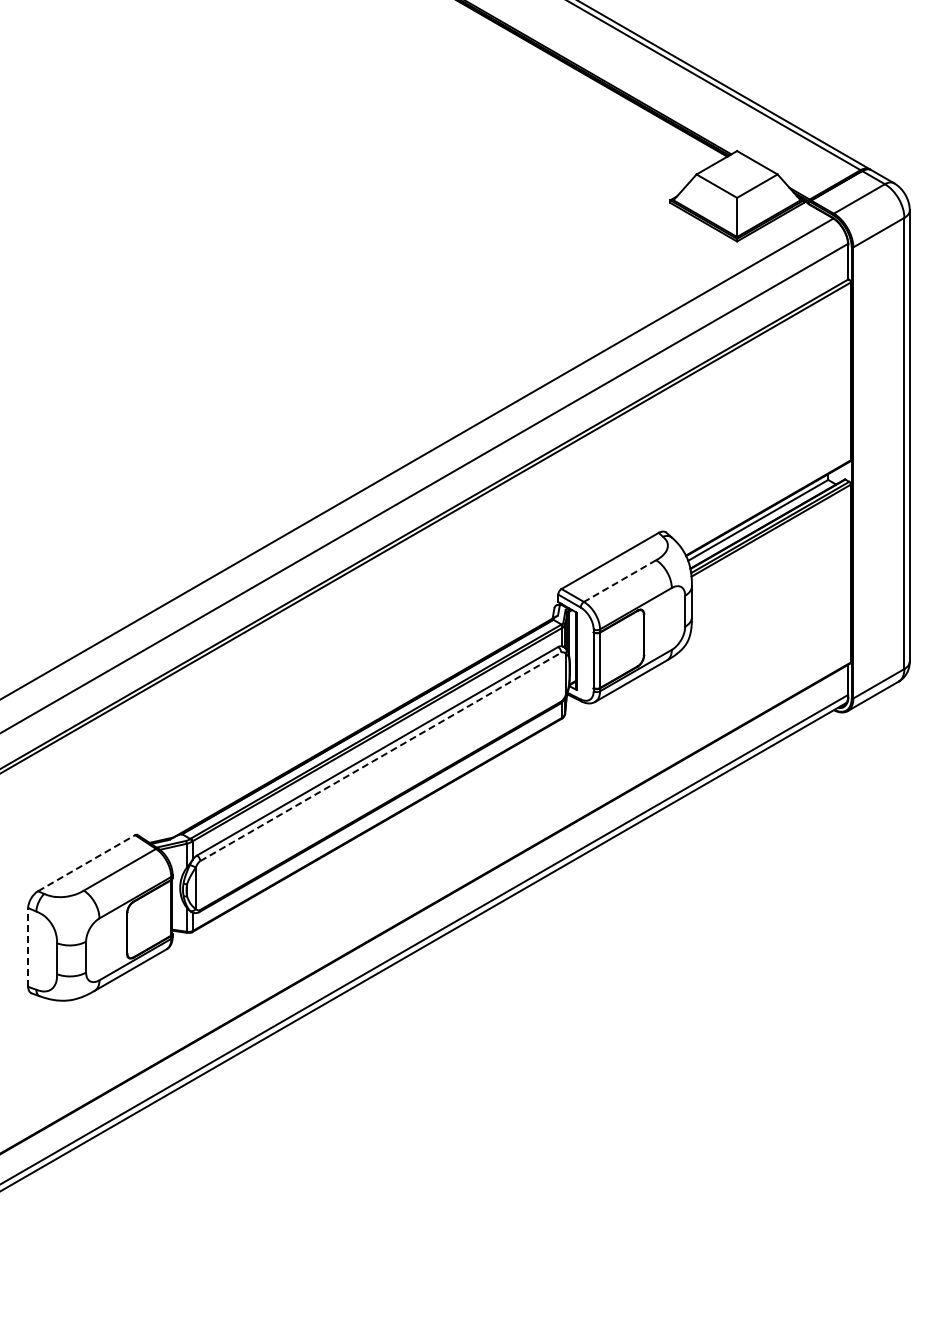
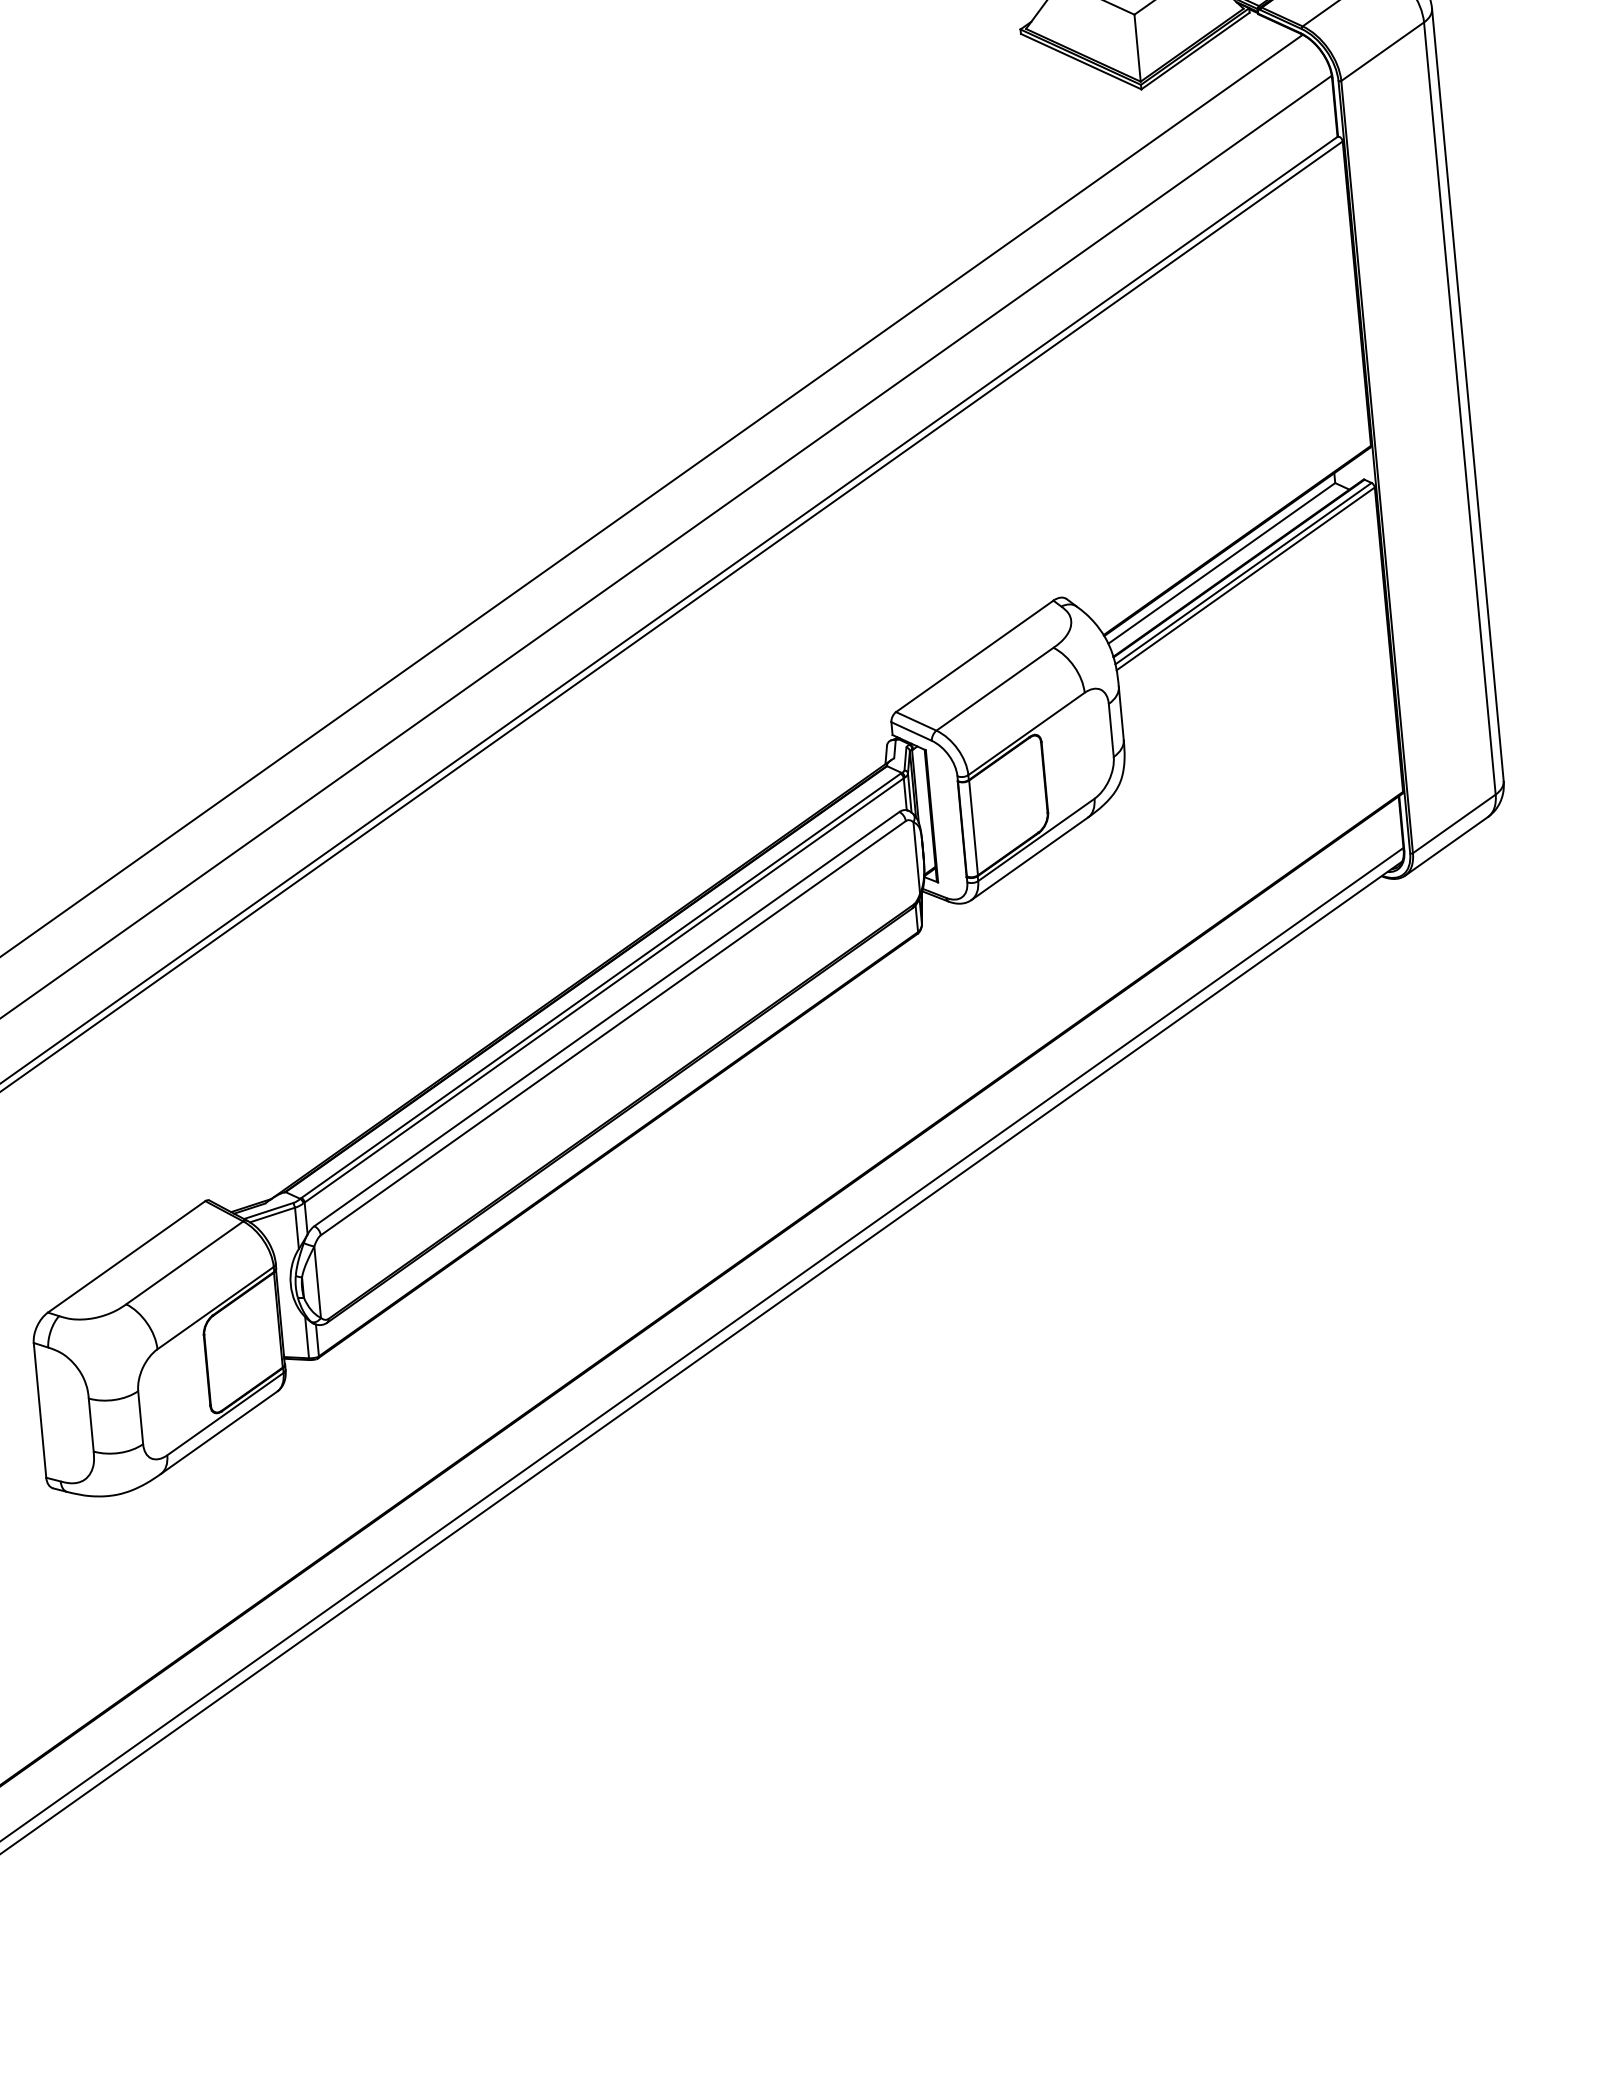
line: (620, 581) -> (995, 689), dashed -> solid
line: (381, 756) -> (614, 1027), dashed -> solid
line: (87, 862) -> (128, 1255), dashed -> solid
line: (28, 946) -> (40, 1408), dashed -> solid

